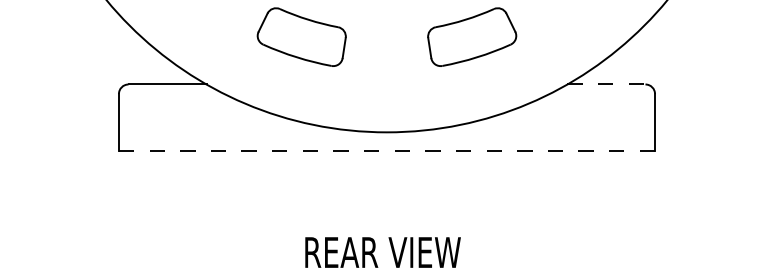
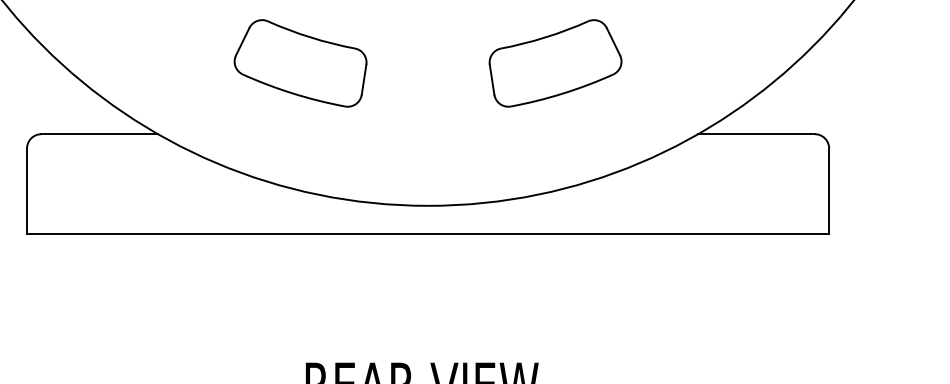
line: (606, 84) -> (756, 134), dashed -> solid
line: (387, 151) -> (428, 234), dashed -> solid

